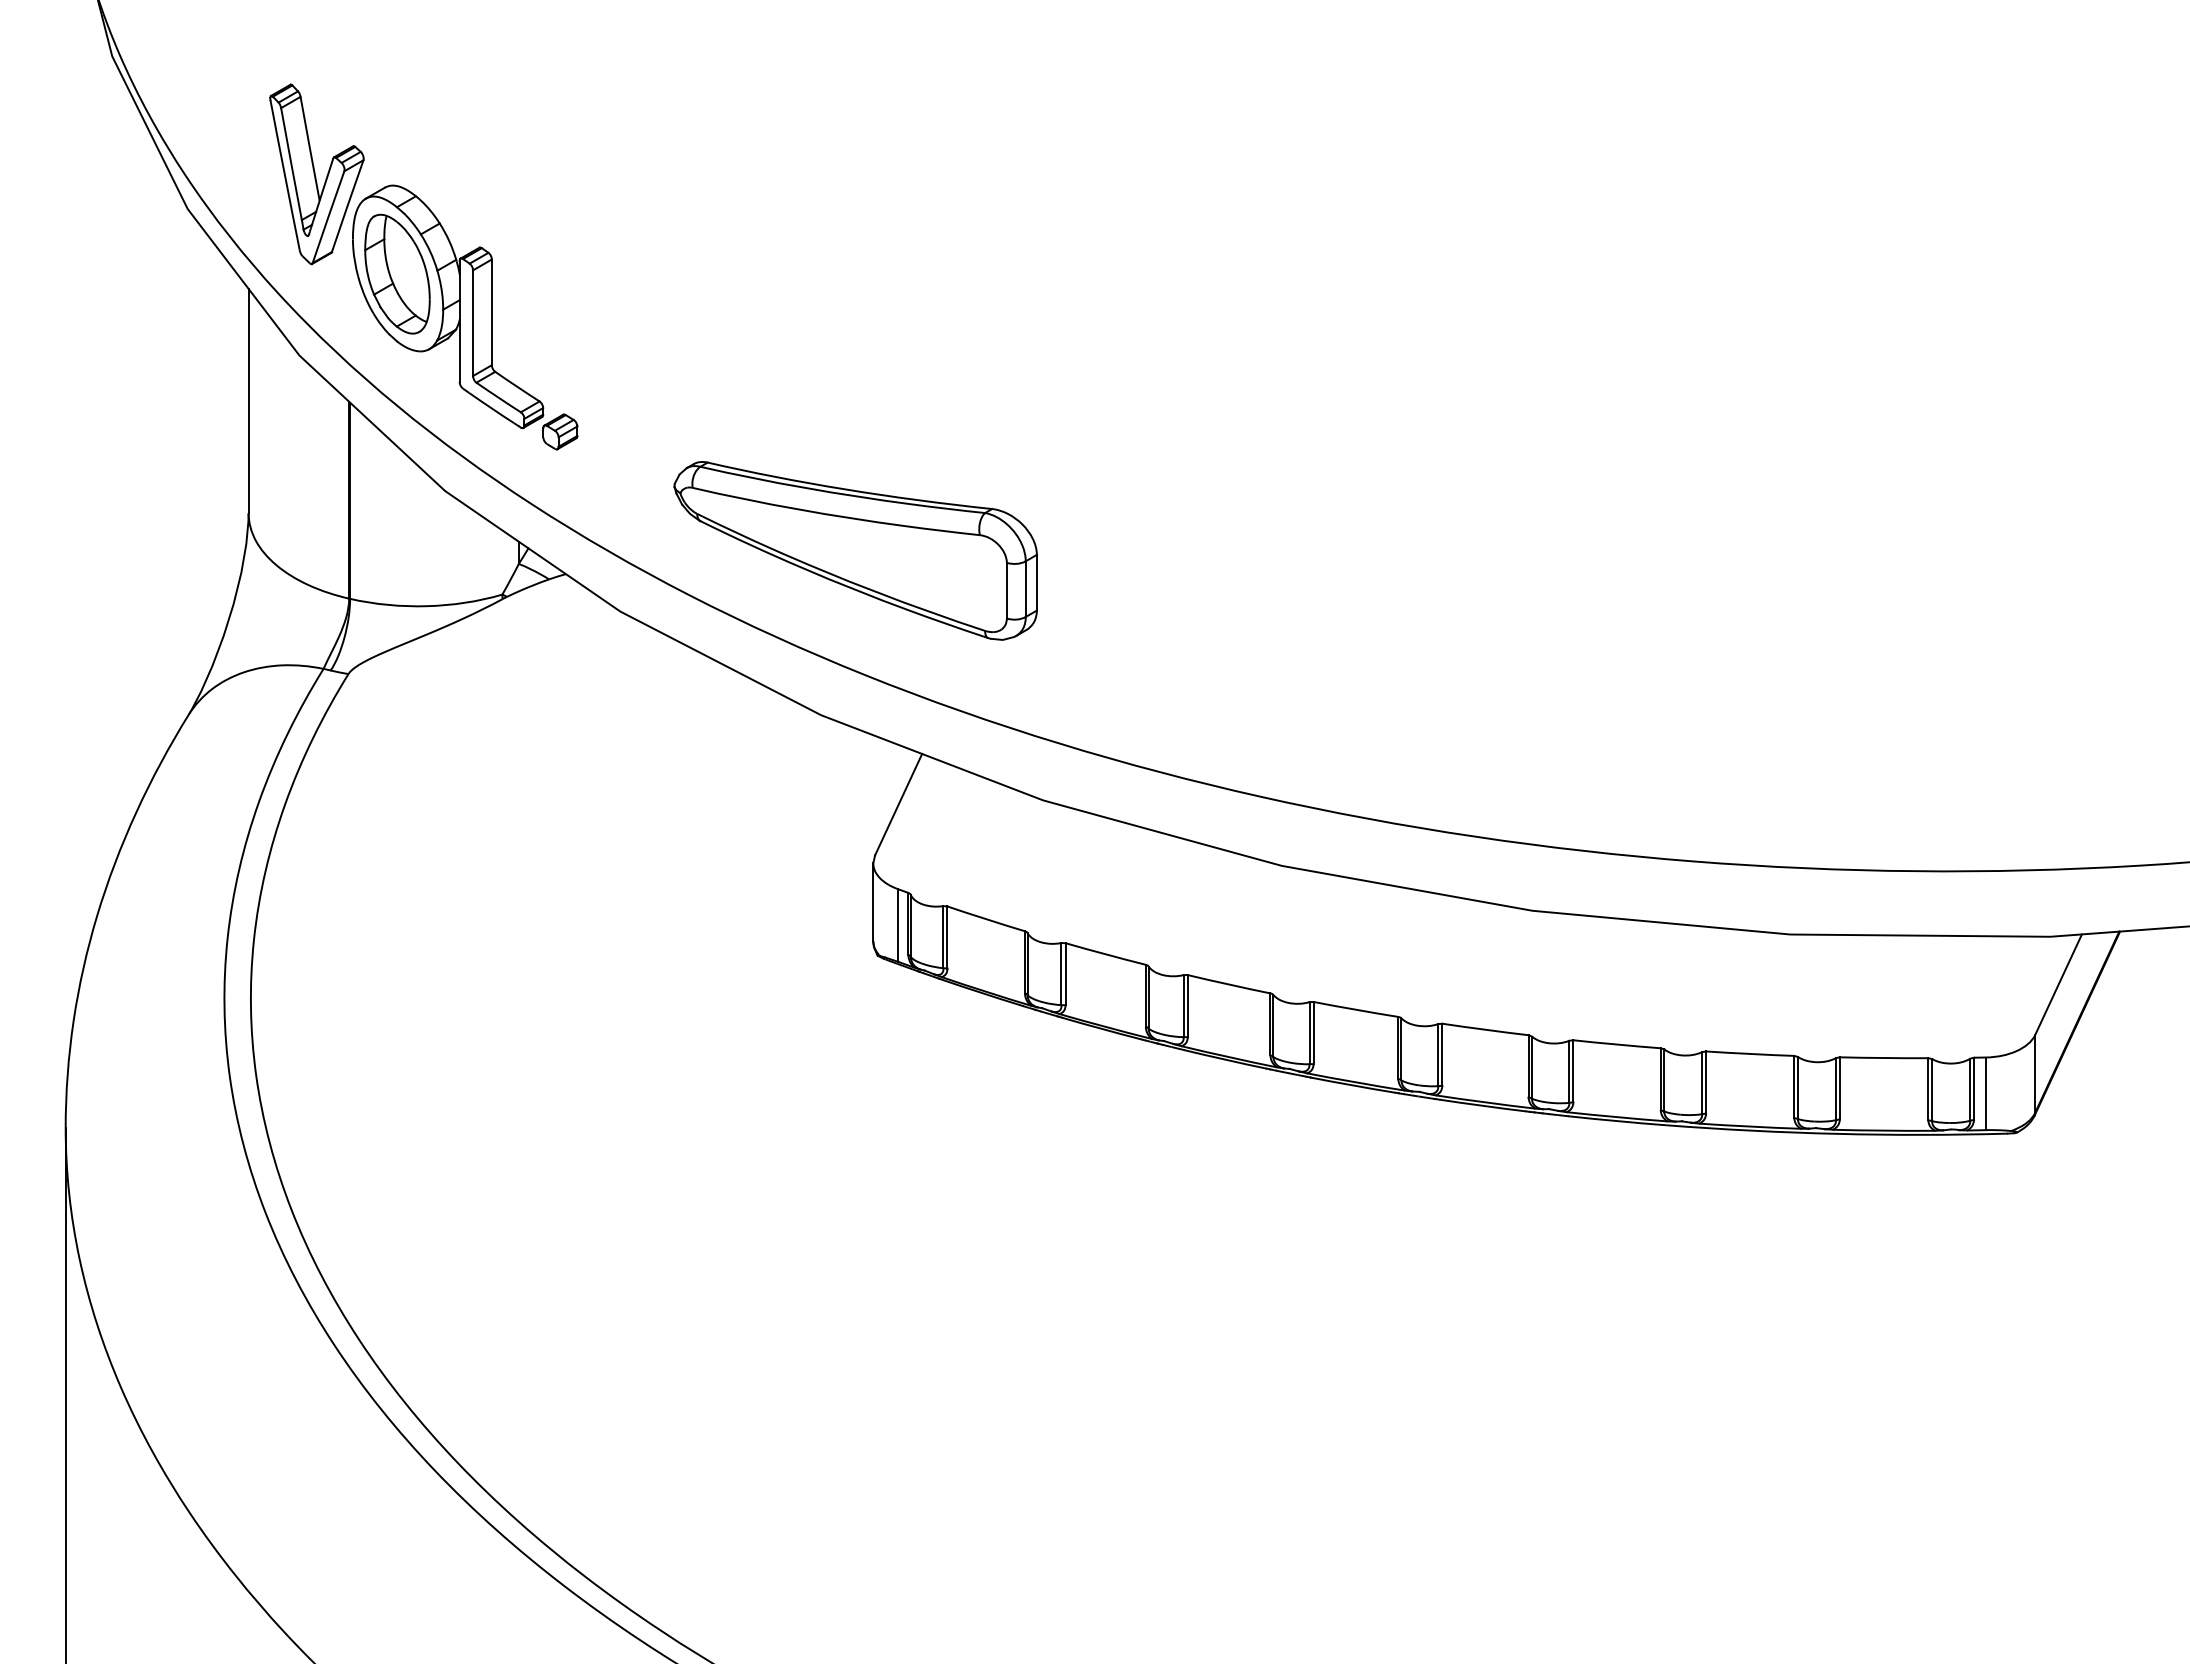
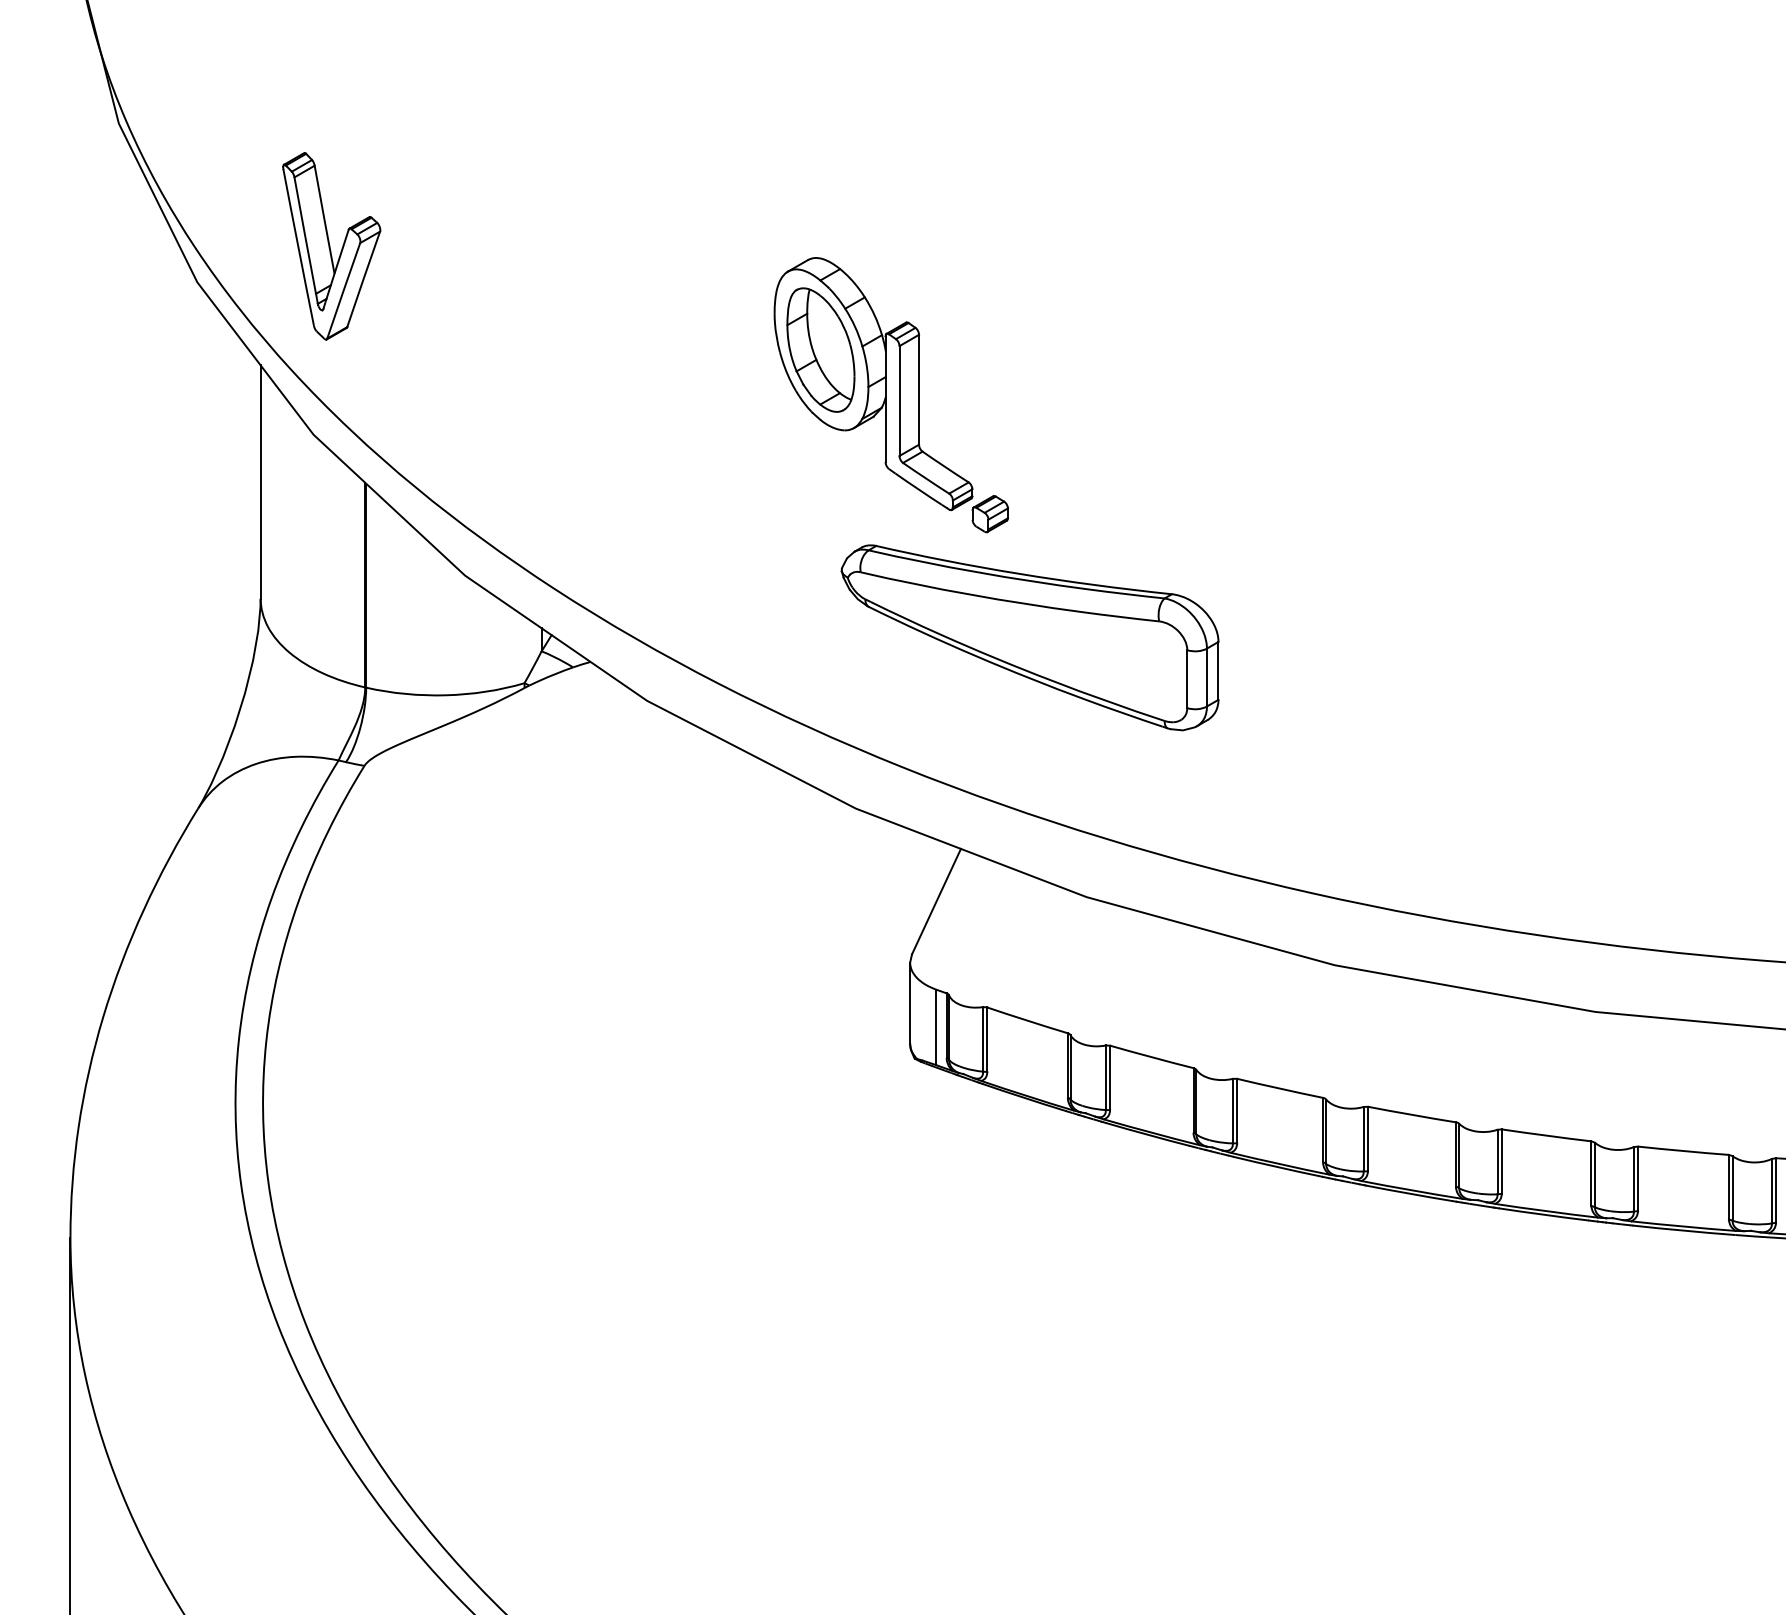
part: (465, 317) -> (891, 395), moved
part: (855, 550) -> (1029, 637), moved

